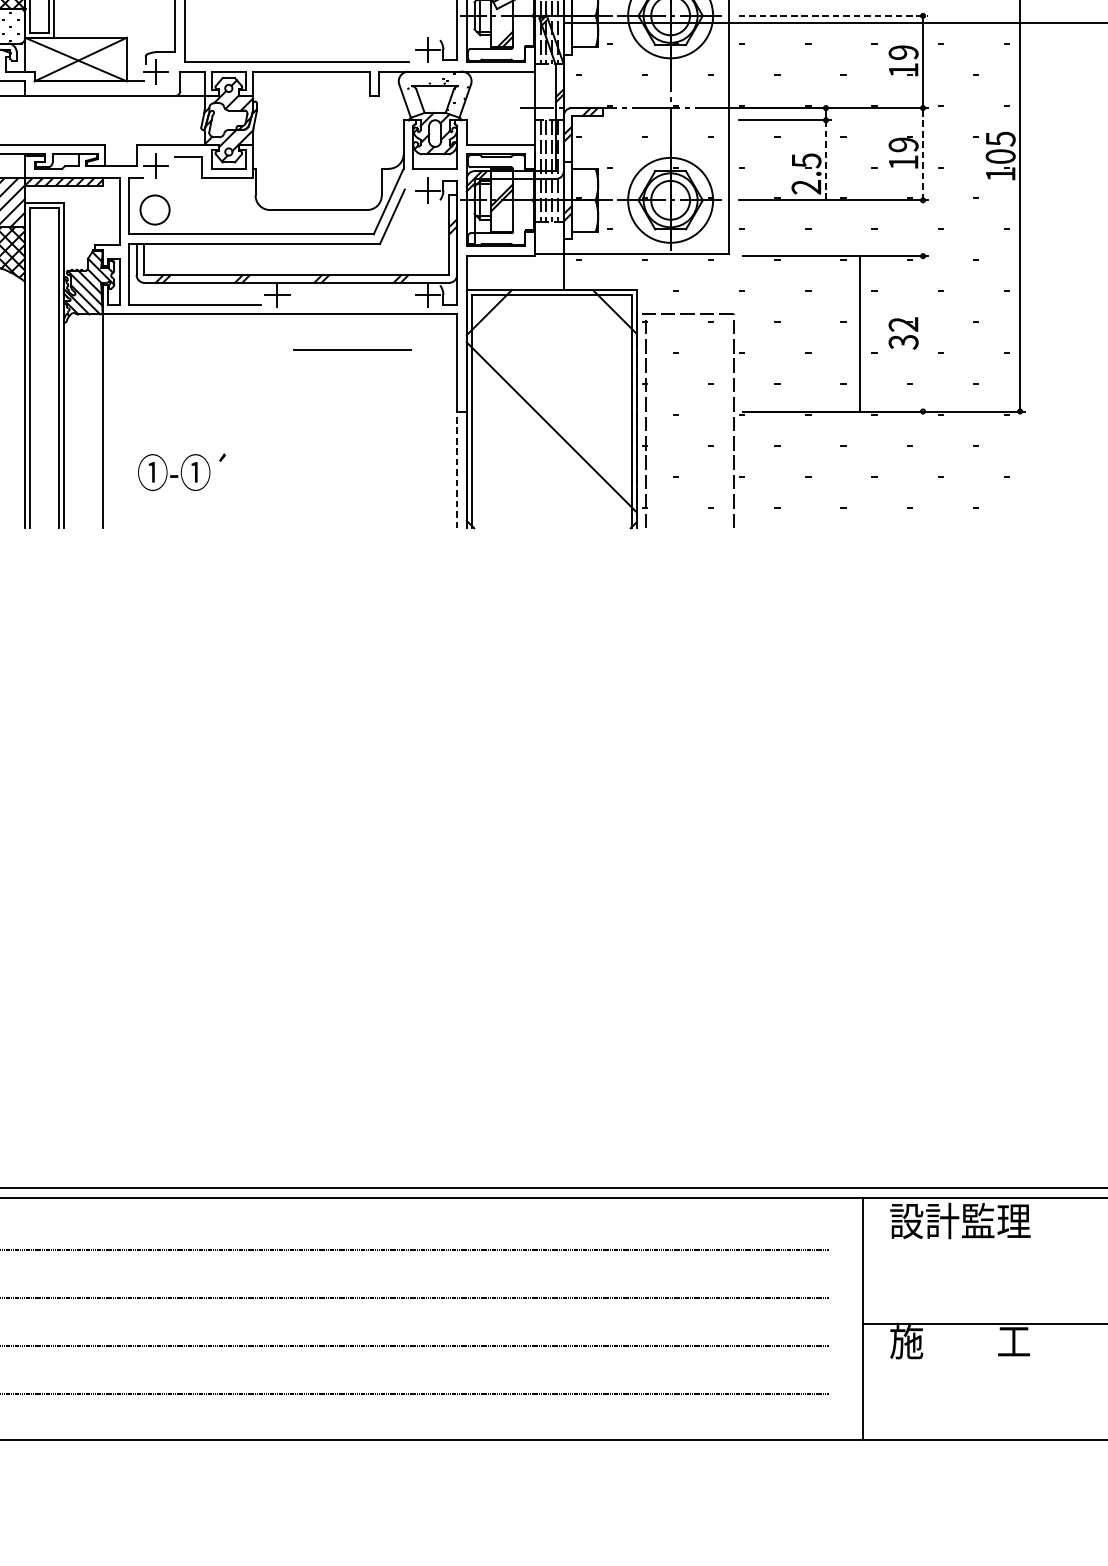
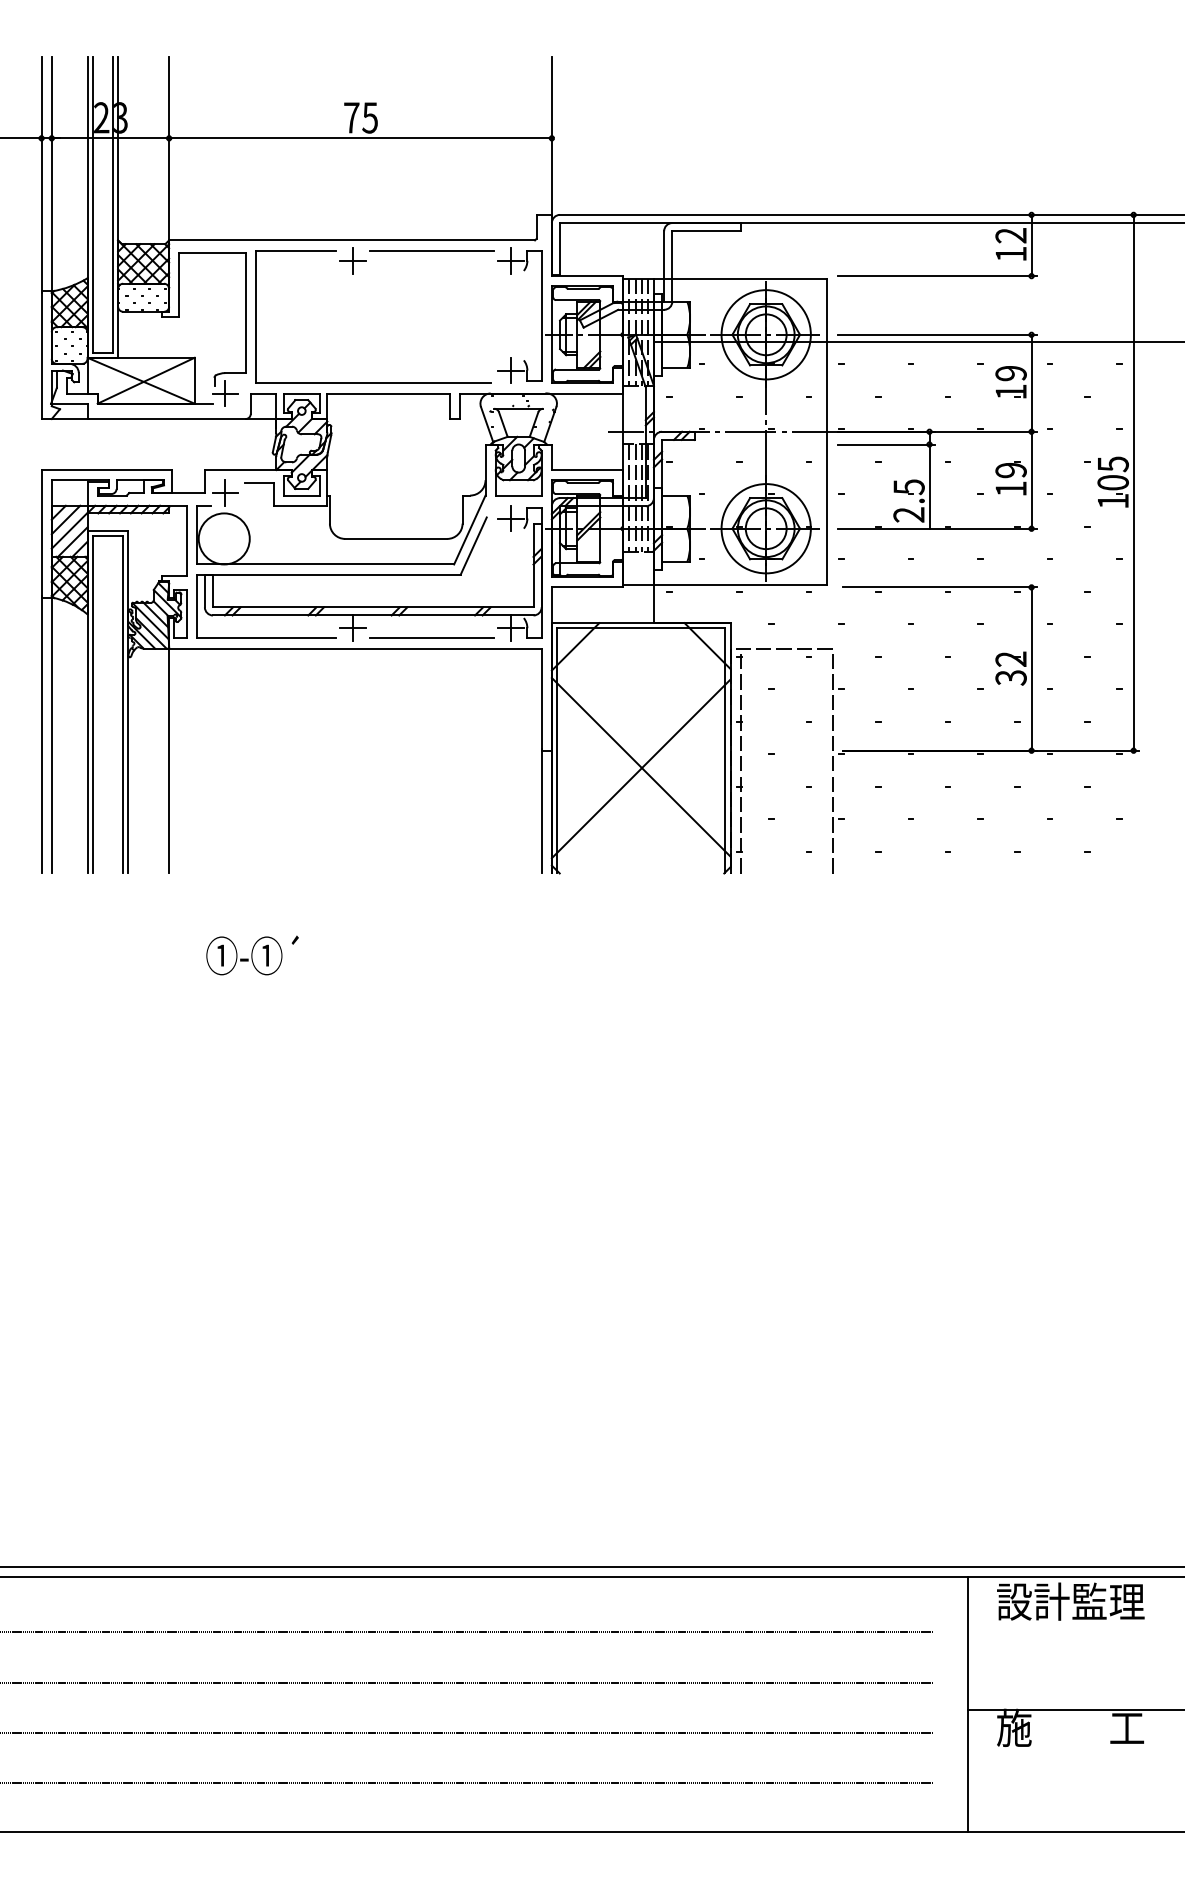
line: (833, 15) -> (937, 334), dashed -> solid
line: (922, 153) -> (1031, 479), dashed -> solid
line: (825, 161) -> (929, 487), dashed -> solid
circle: (154, 209) -> (223, 538), size x1.67
line: (860, 333) -> (1031, 668), moved
line: (352, 349) -> (431, 637), moved
line: (551, 428) -> (640, 768), added
line: (456, 468) -> (541, 810), dashed -> solid
text: (181, 472) -> (252, 955), moved

